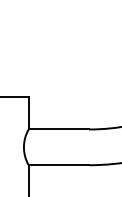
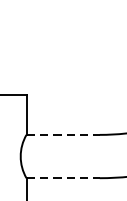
line: (59, 129) -> (63, 134), solid -> dashed
line: (59, 165) -> (63, 178), solid -> dashed

